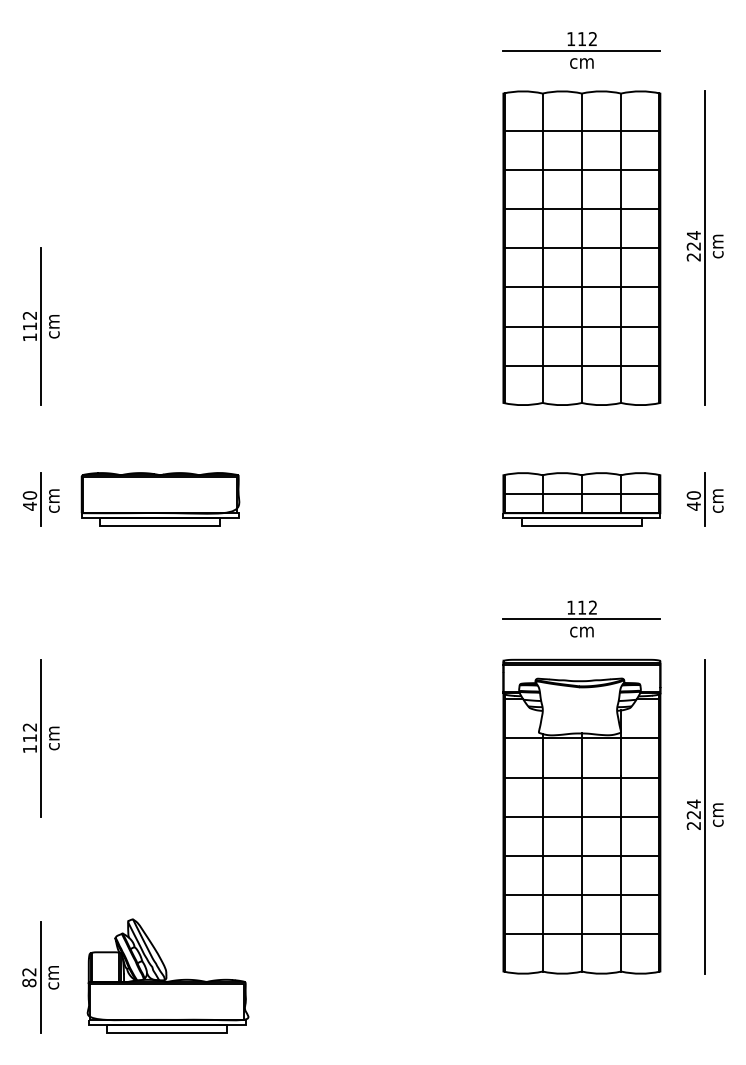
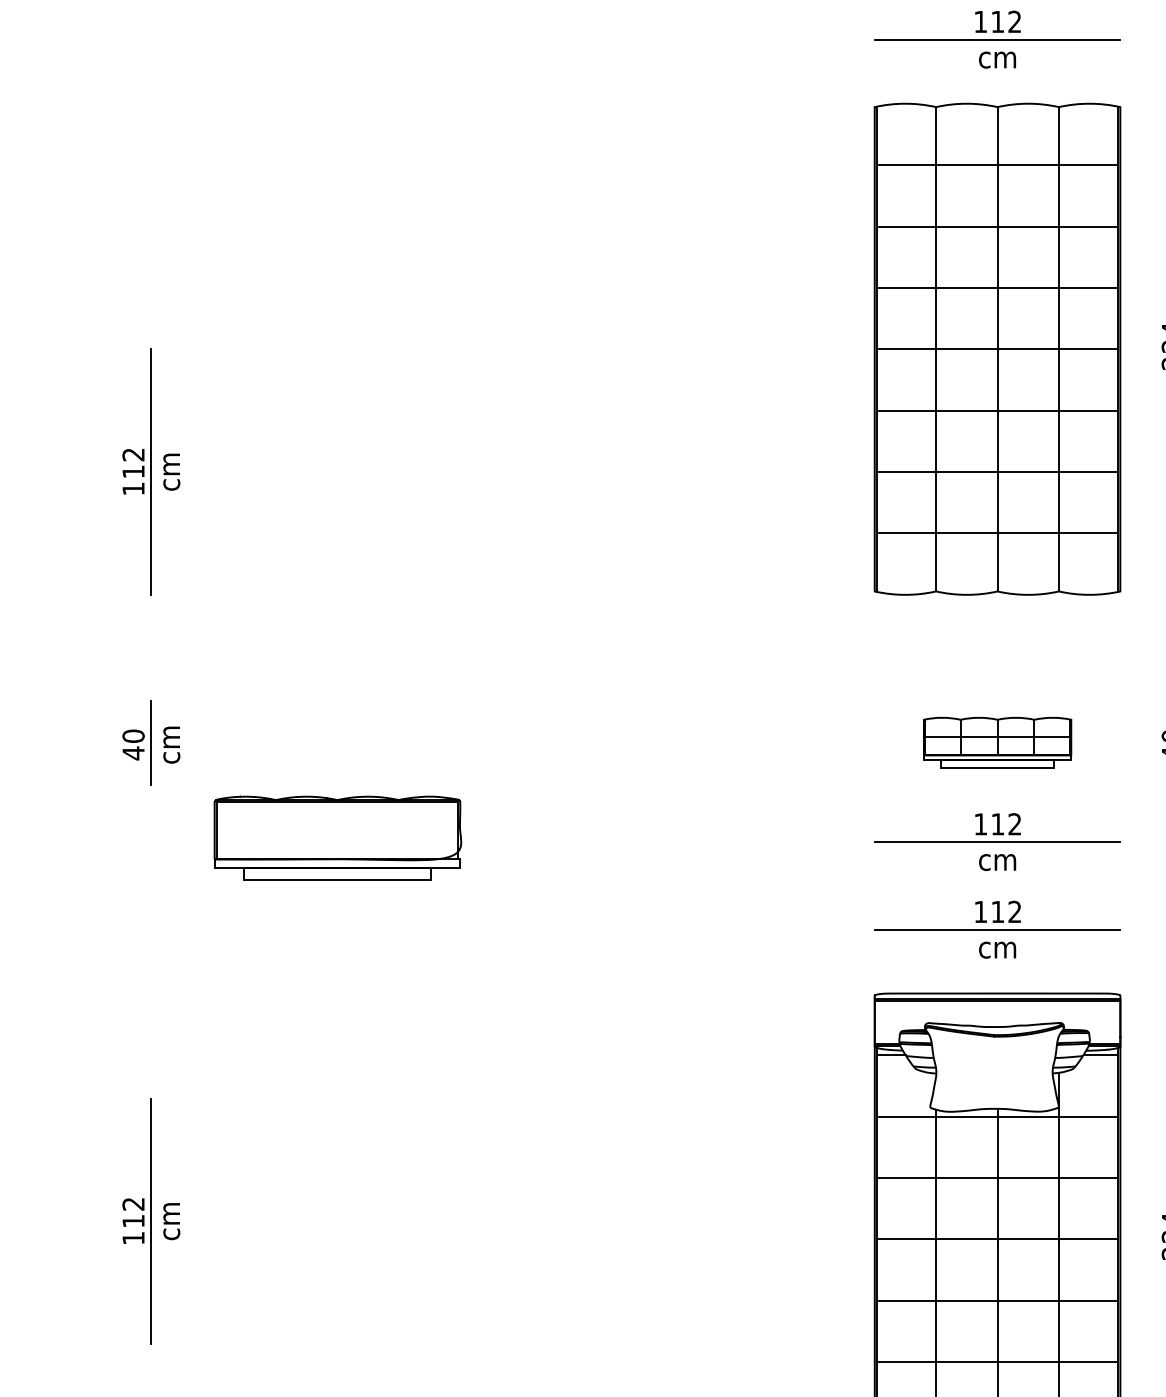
part: (160, 499) -> (337, 838), moved
part: (581, 499) -> (996, 742), size x0.6
part: (581, 562) -> (996, 841), added
part: (40, 738) -> (150, 1221), moved

